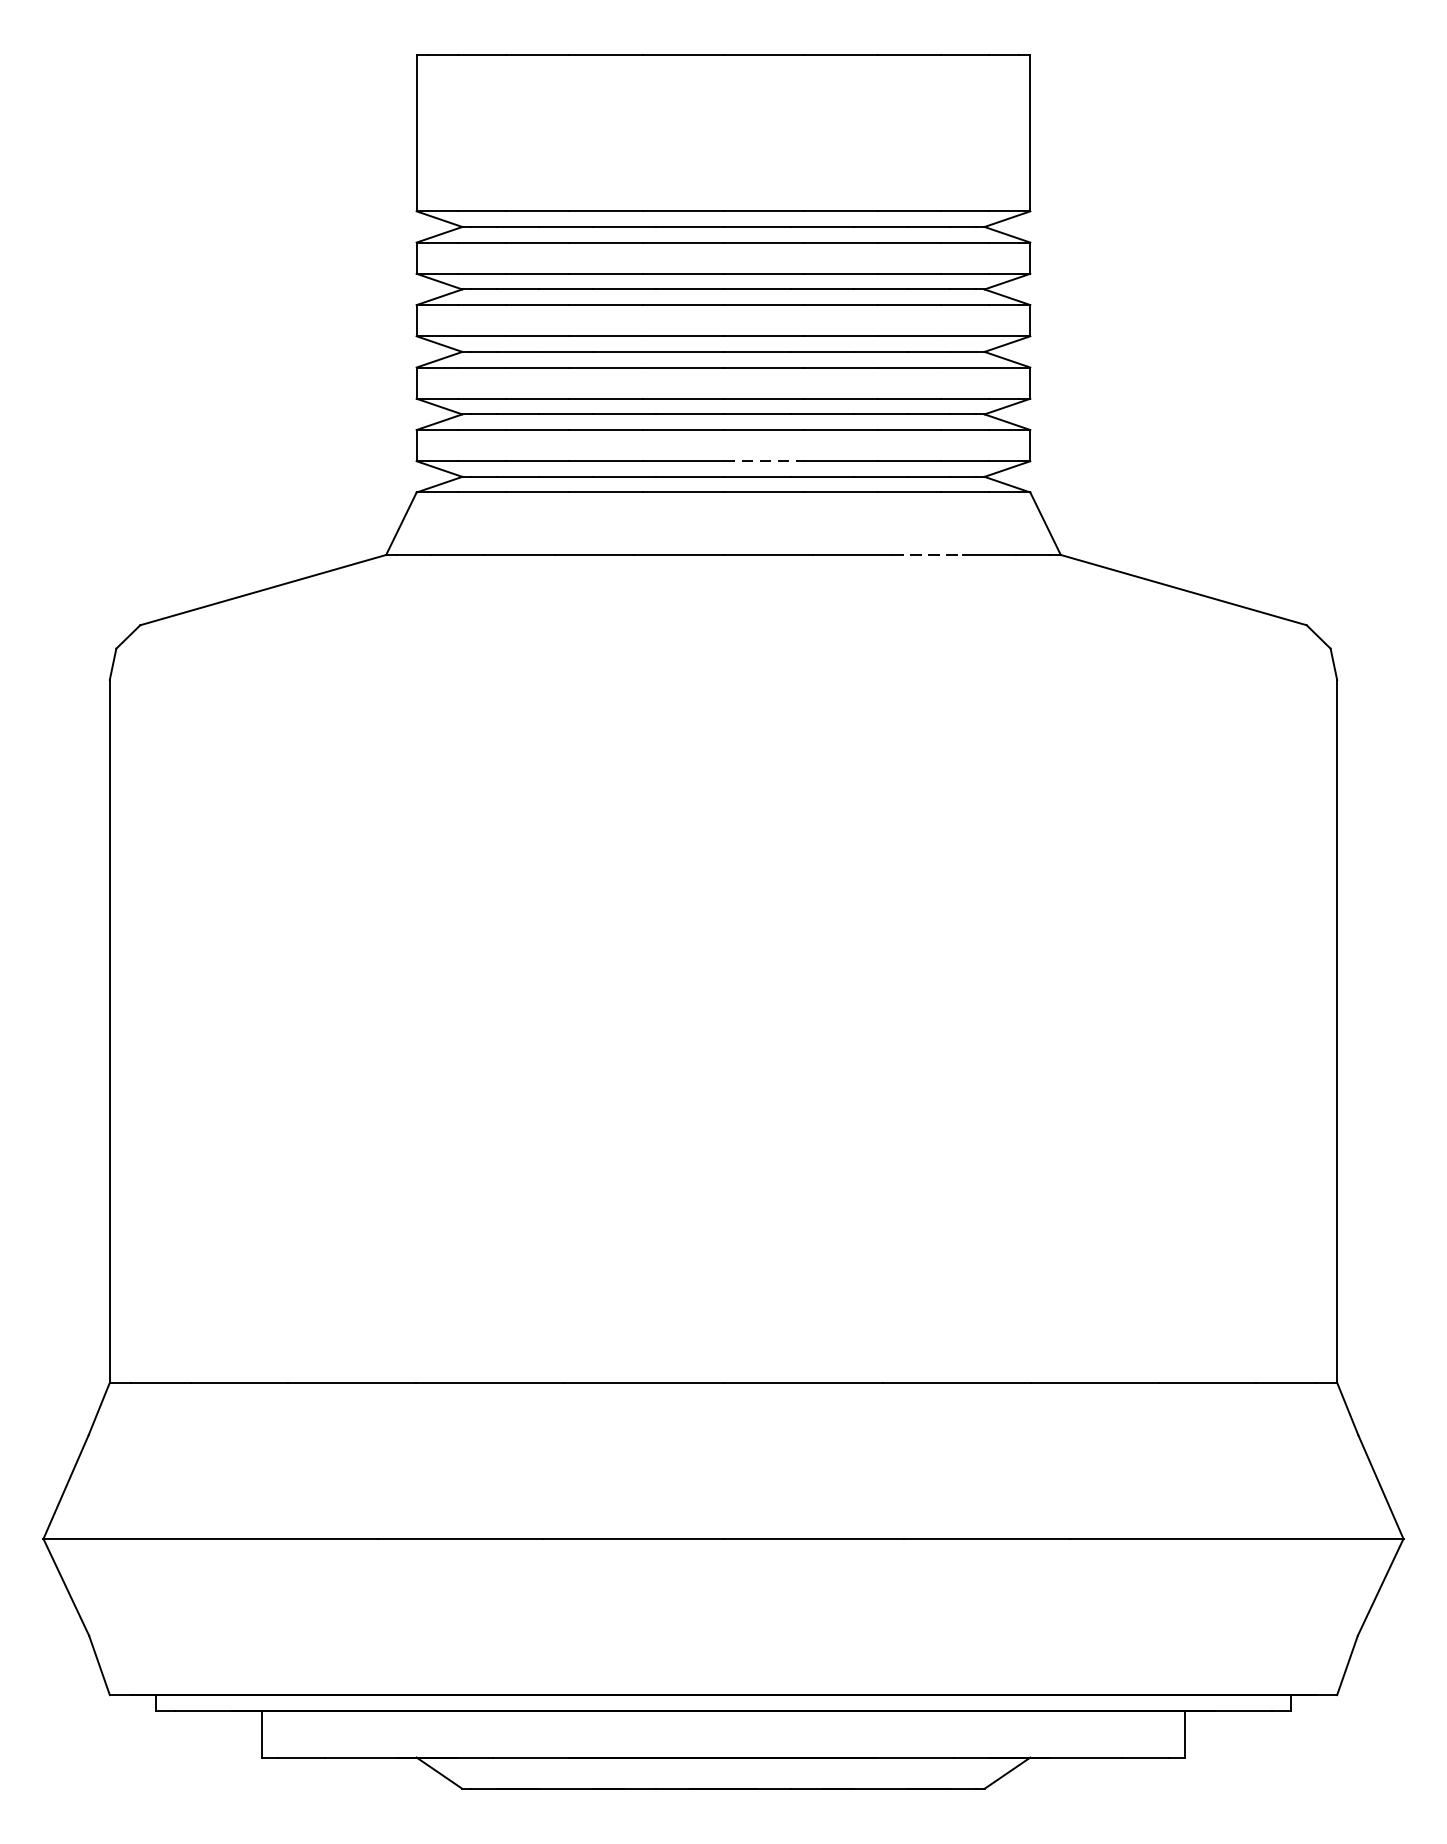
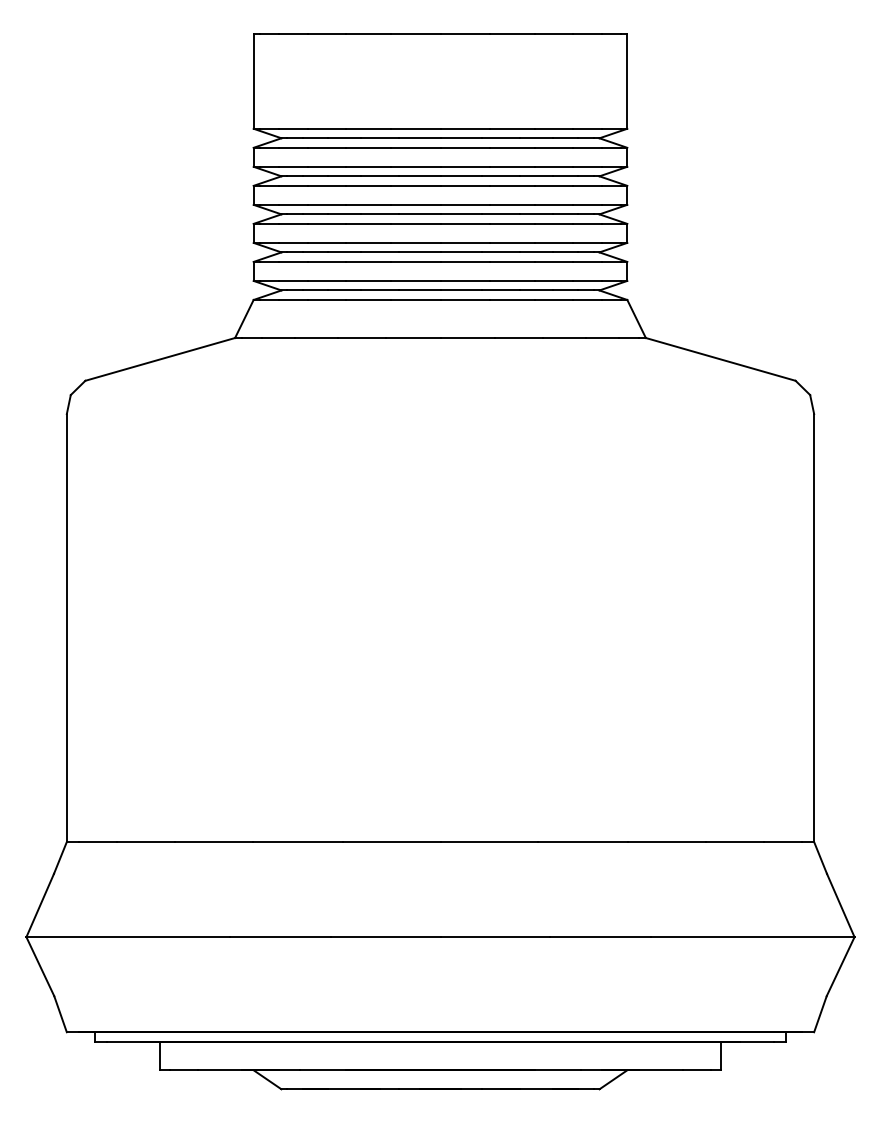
line: (764, 460) -> (465, 280), dashed -> solid
line: (927, 555) -> (564, 338), dashed -> solid

